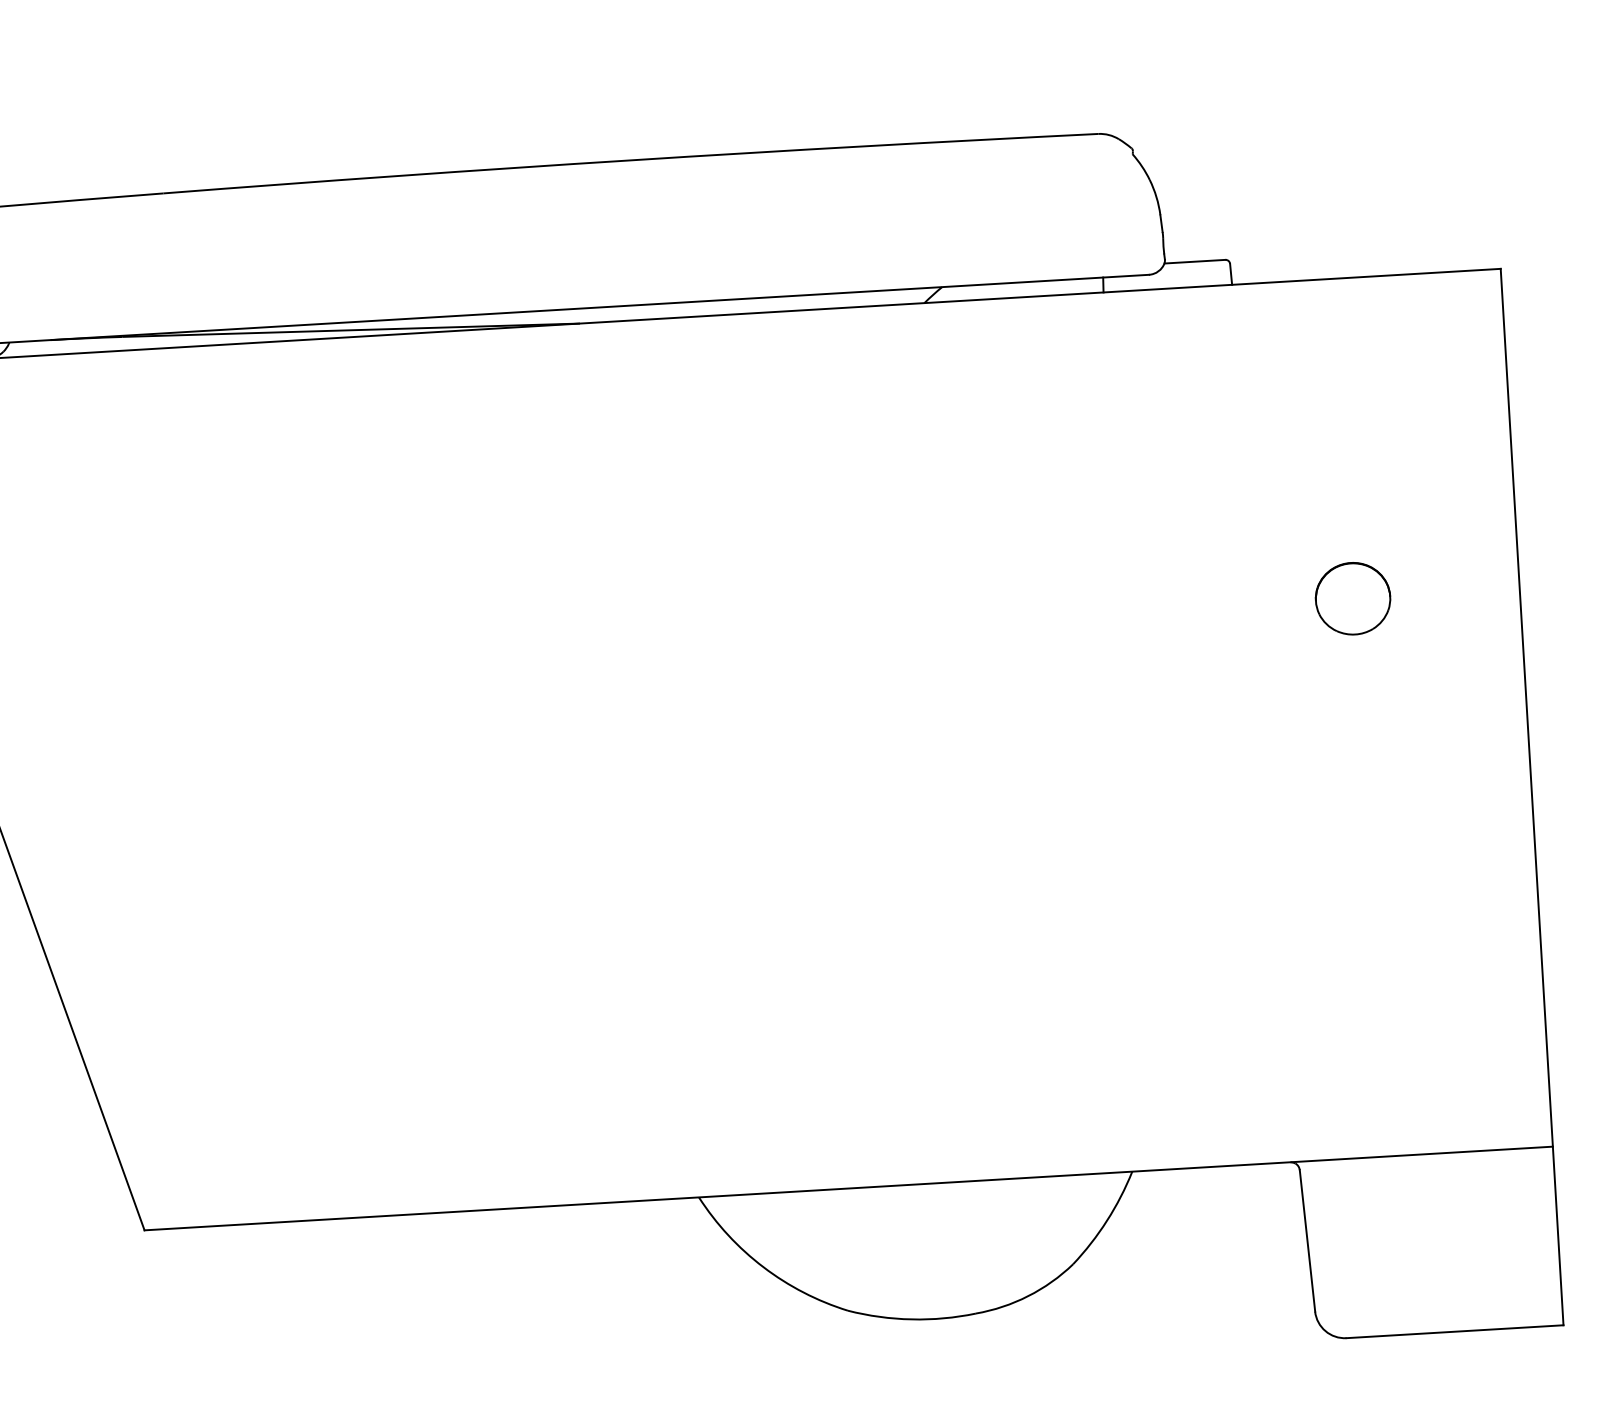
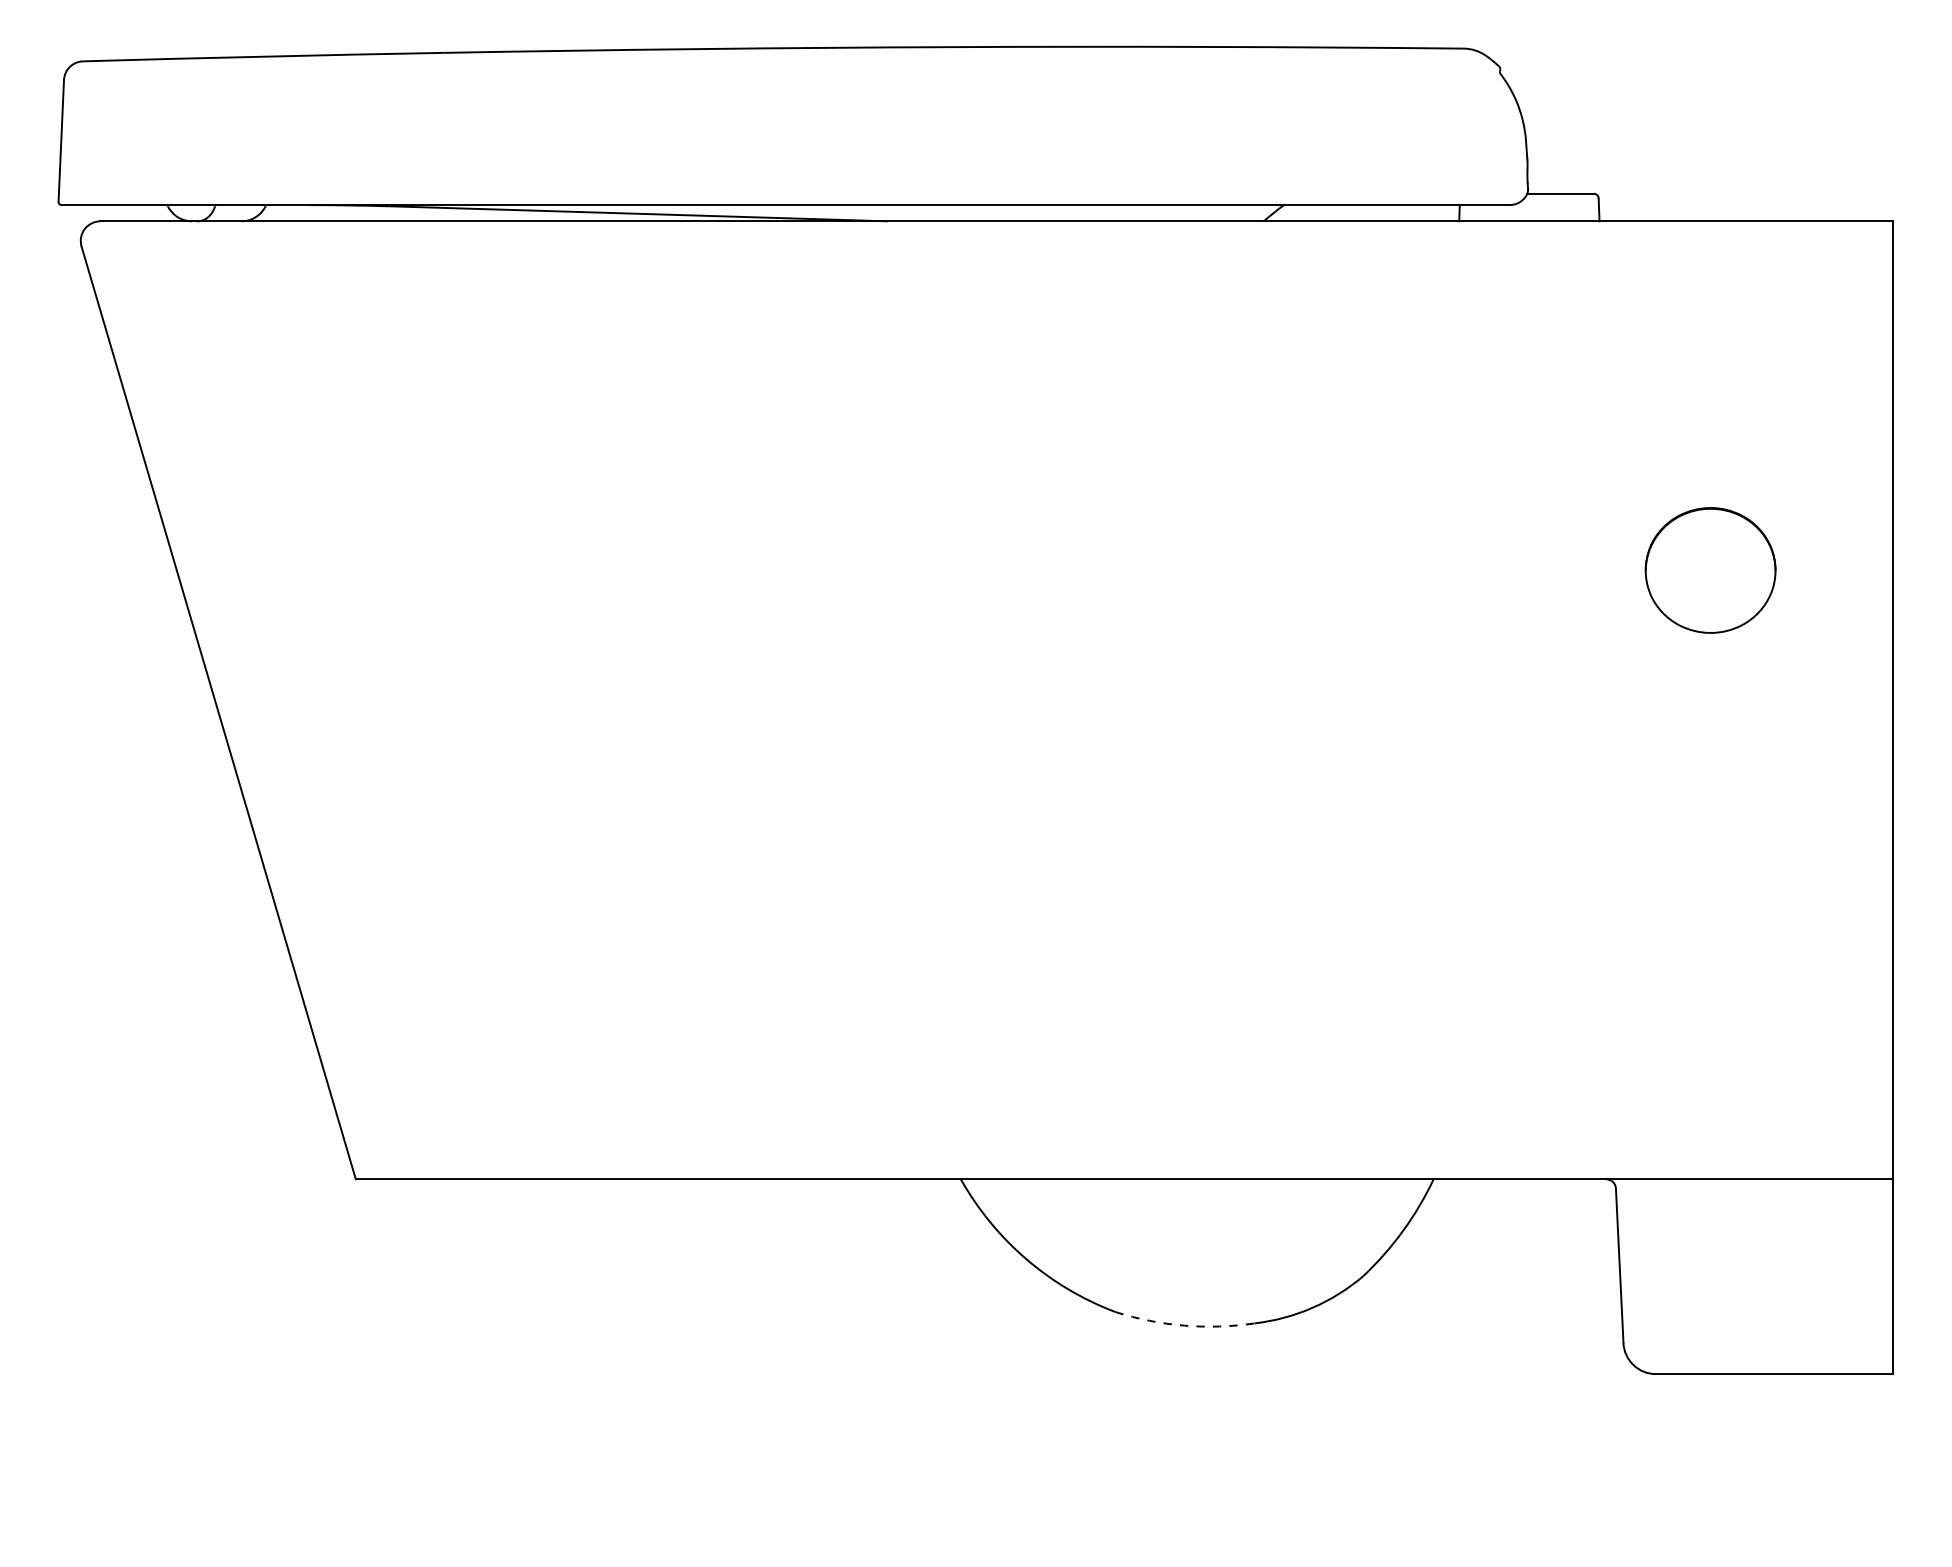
part: (1352, 598) -> (1710, 570), size x1.6
arc: (911, 1319) -> (1184, 1325), solid -> dashed

